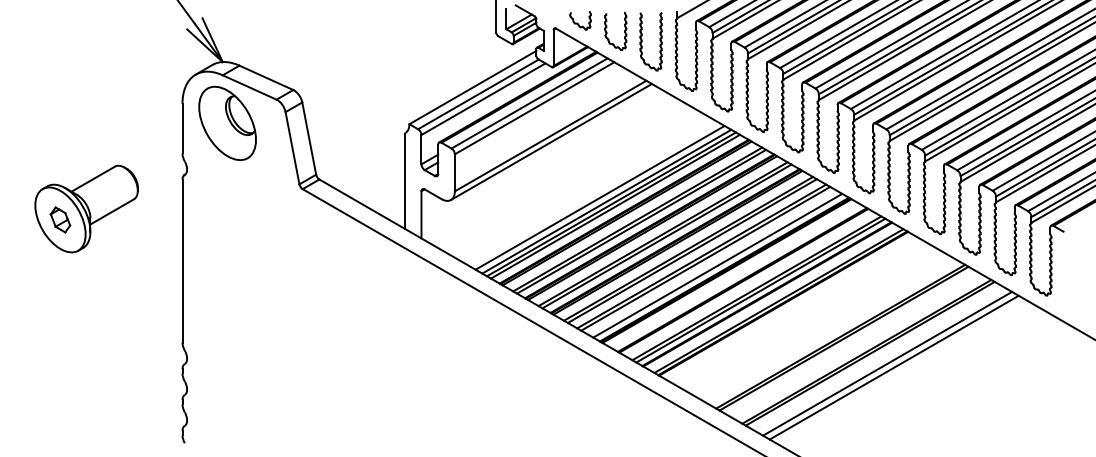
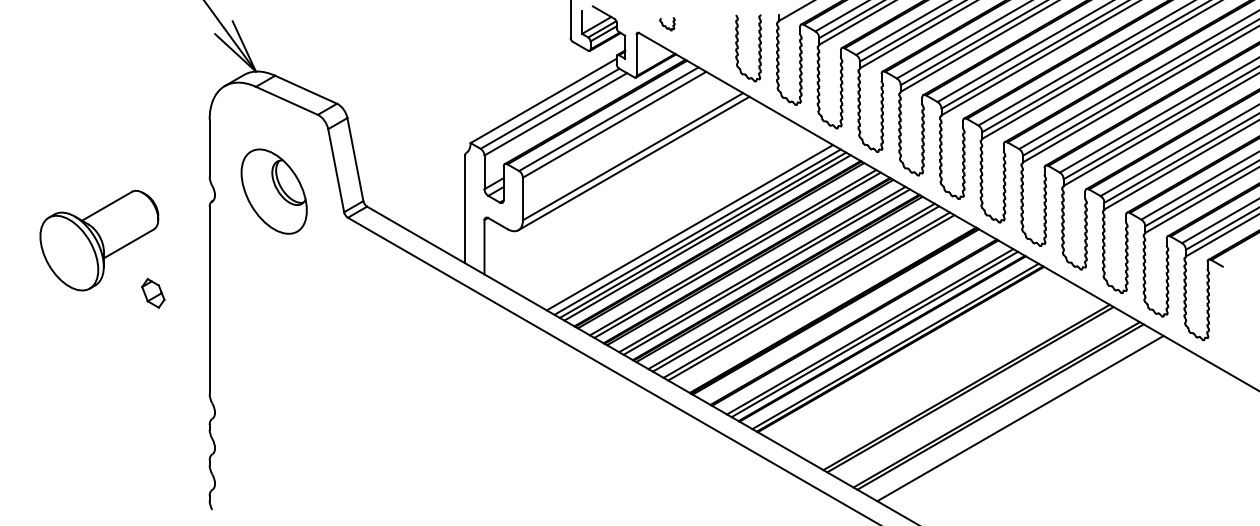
part: (580, 20) -> (667, 23), size x0.6
part: (607, 32) -> (698, 37), removed
part: (227, 122) -> (274, 190), moved
part: (60, 219) -> (153, 292), moved
line: (717, 265) -> (824, 305), removed
line: (893, 367) -> (1027, 422), removed

